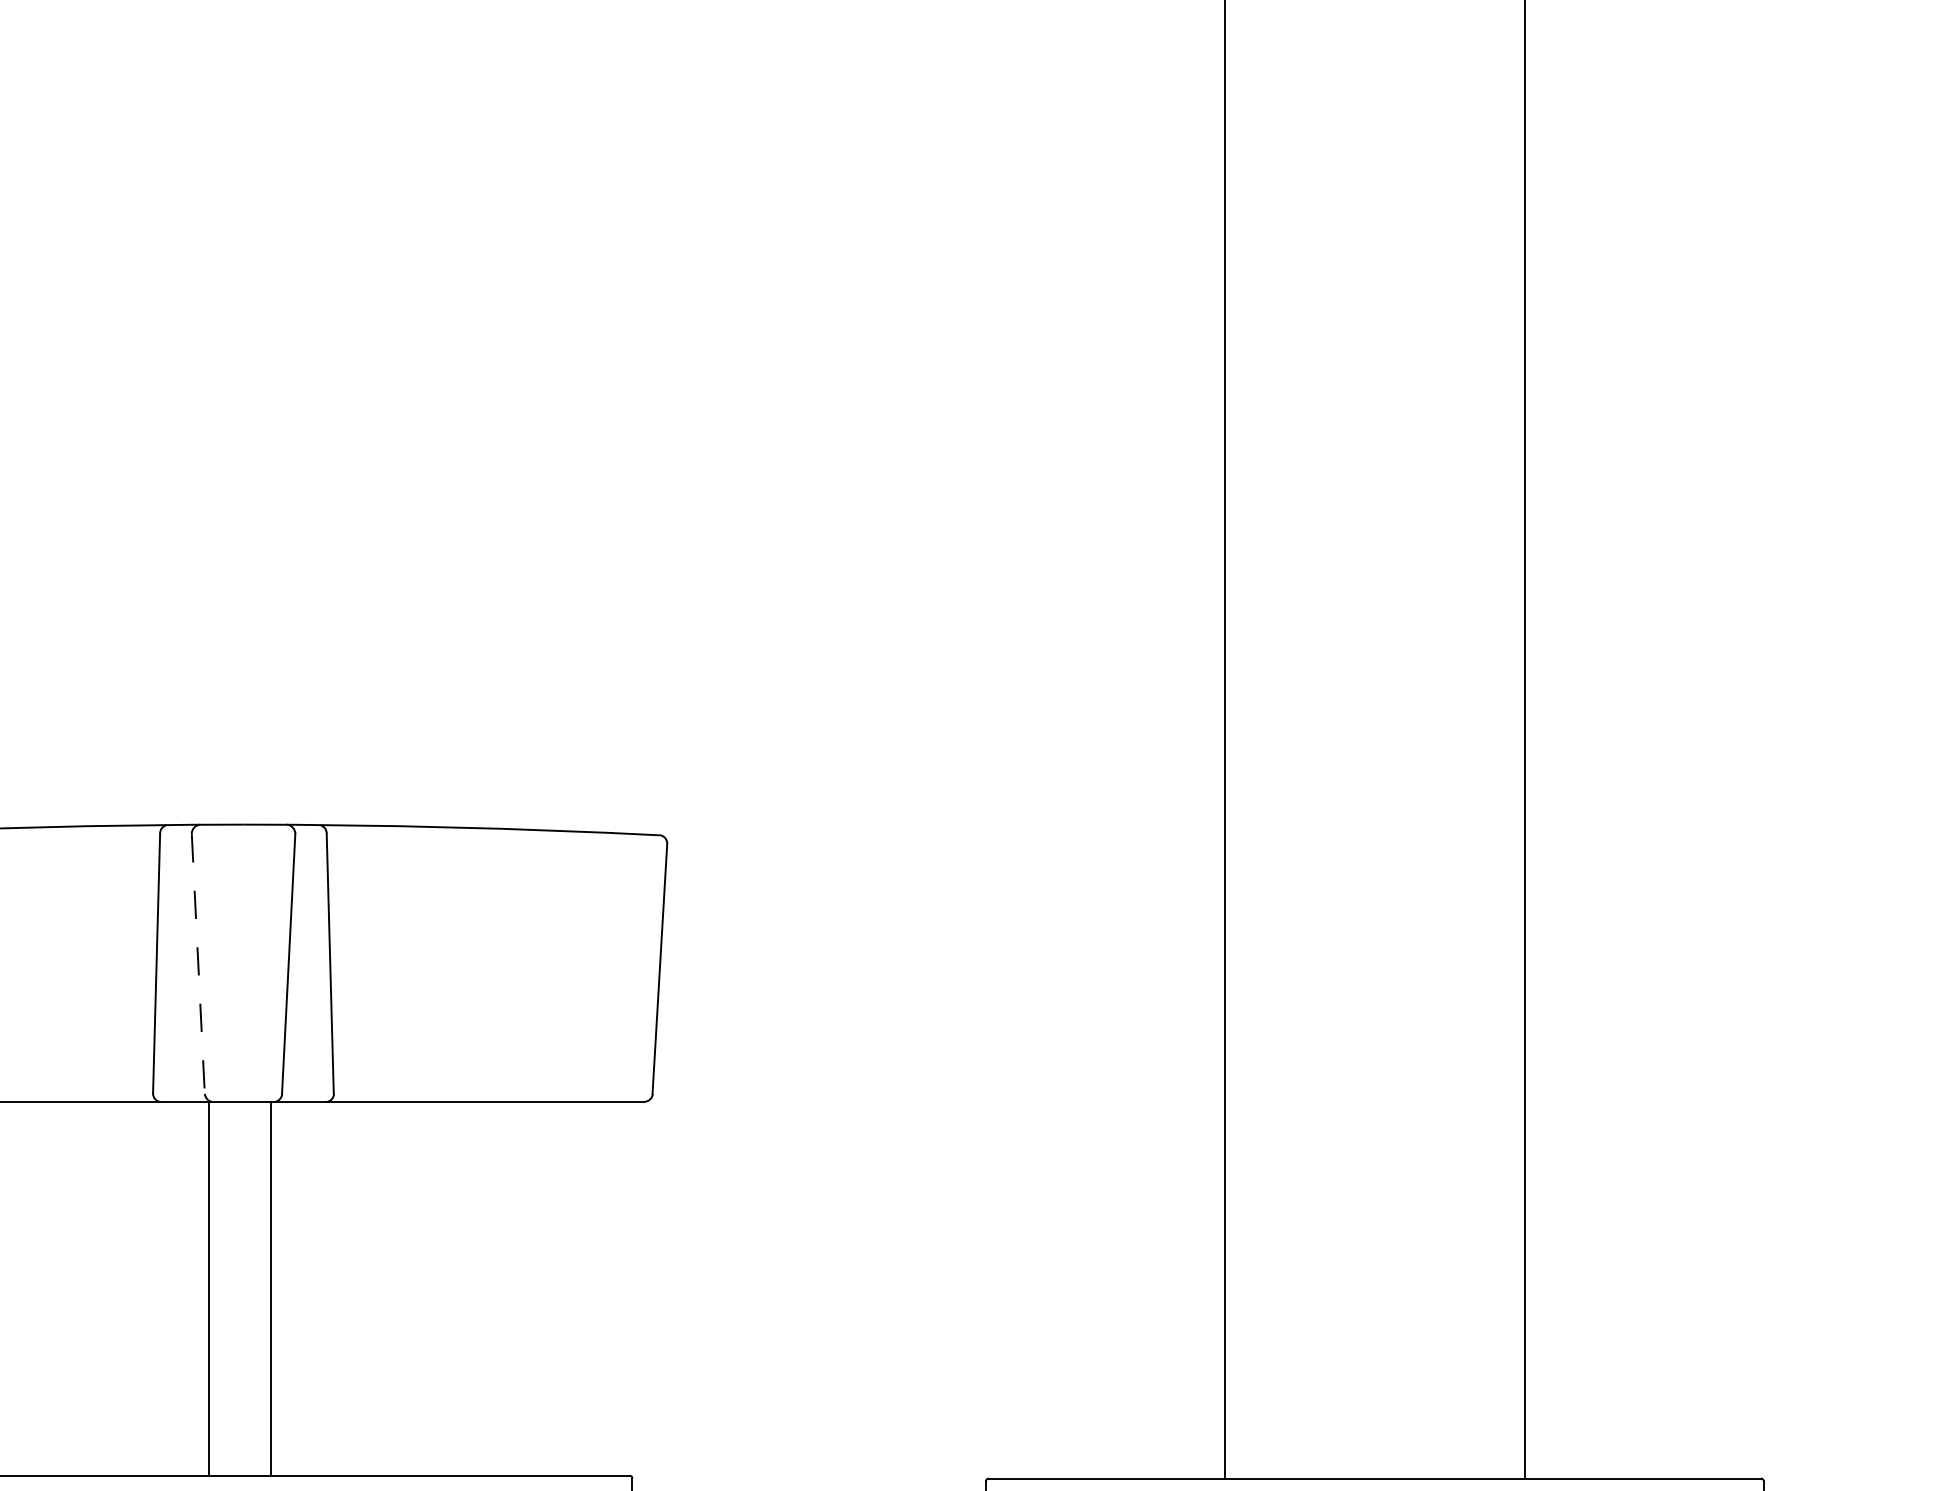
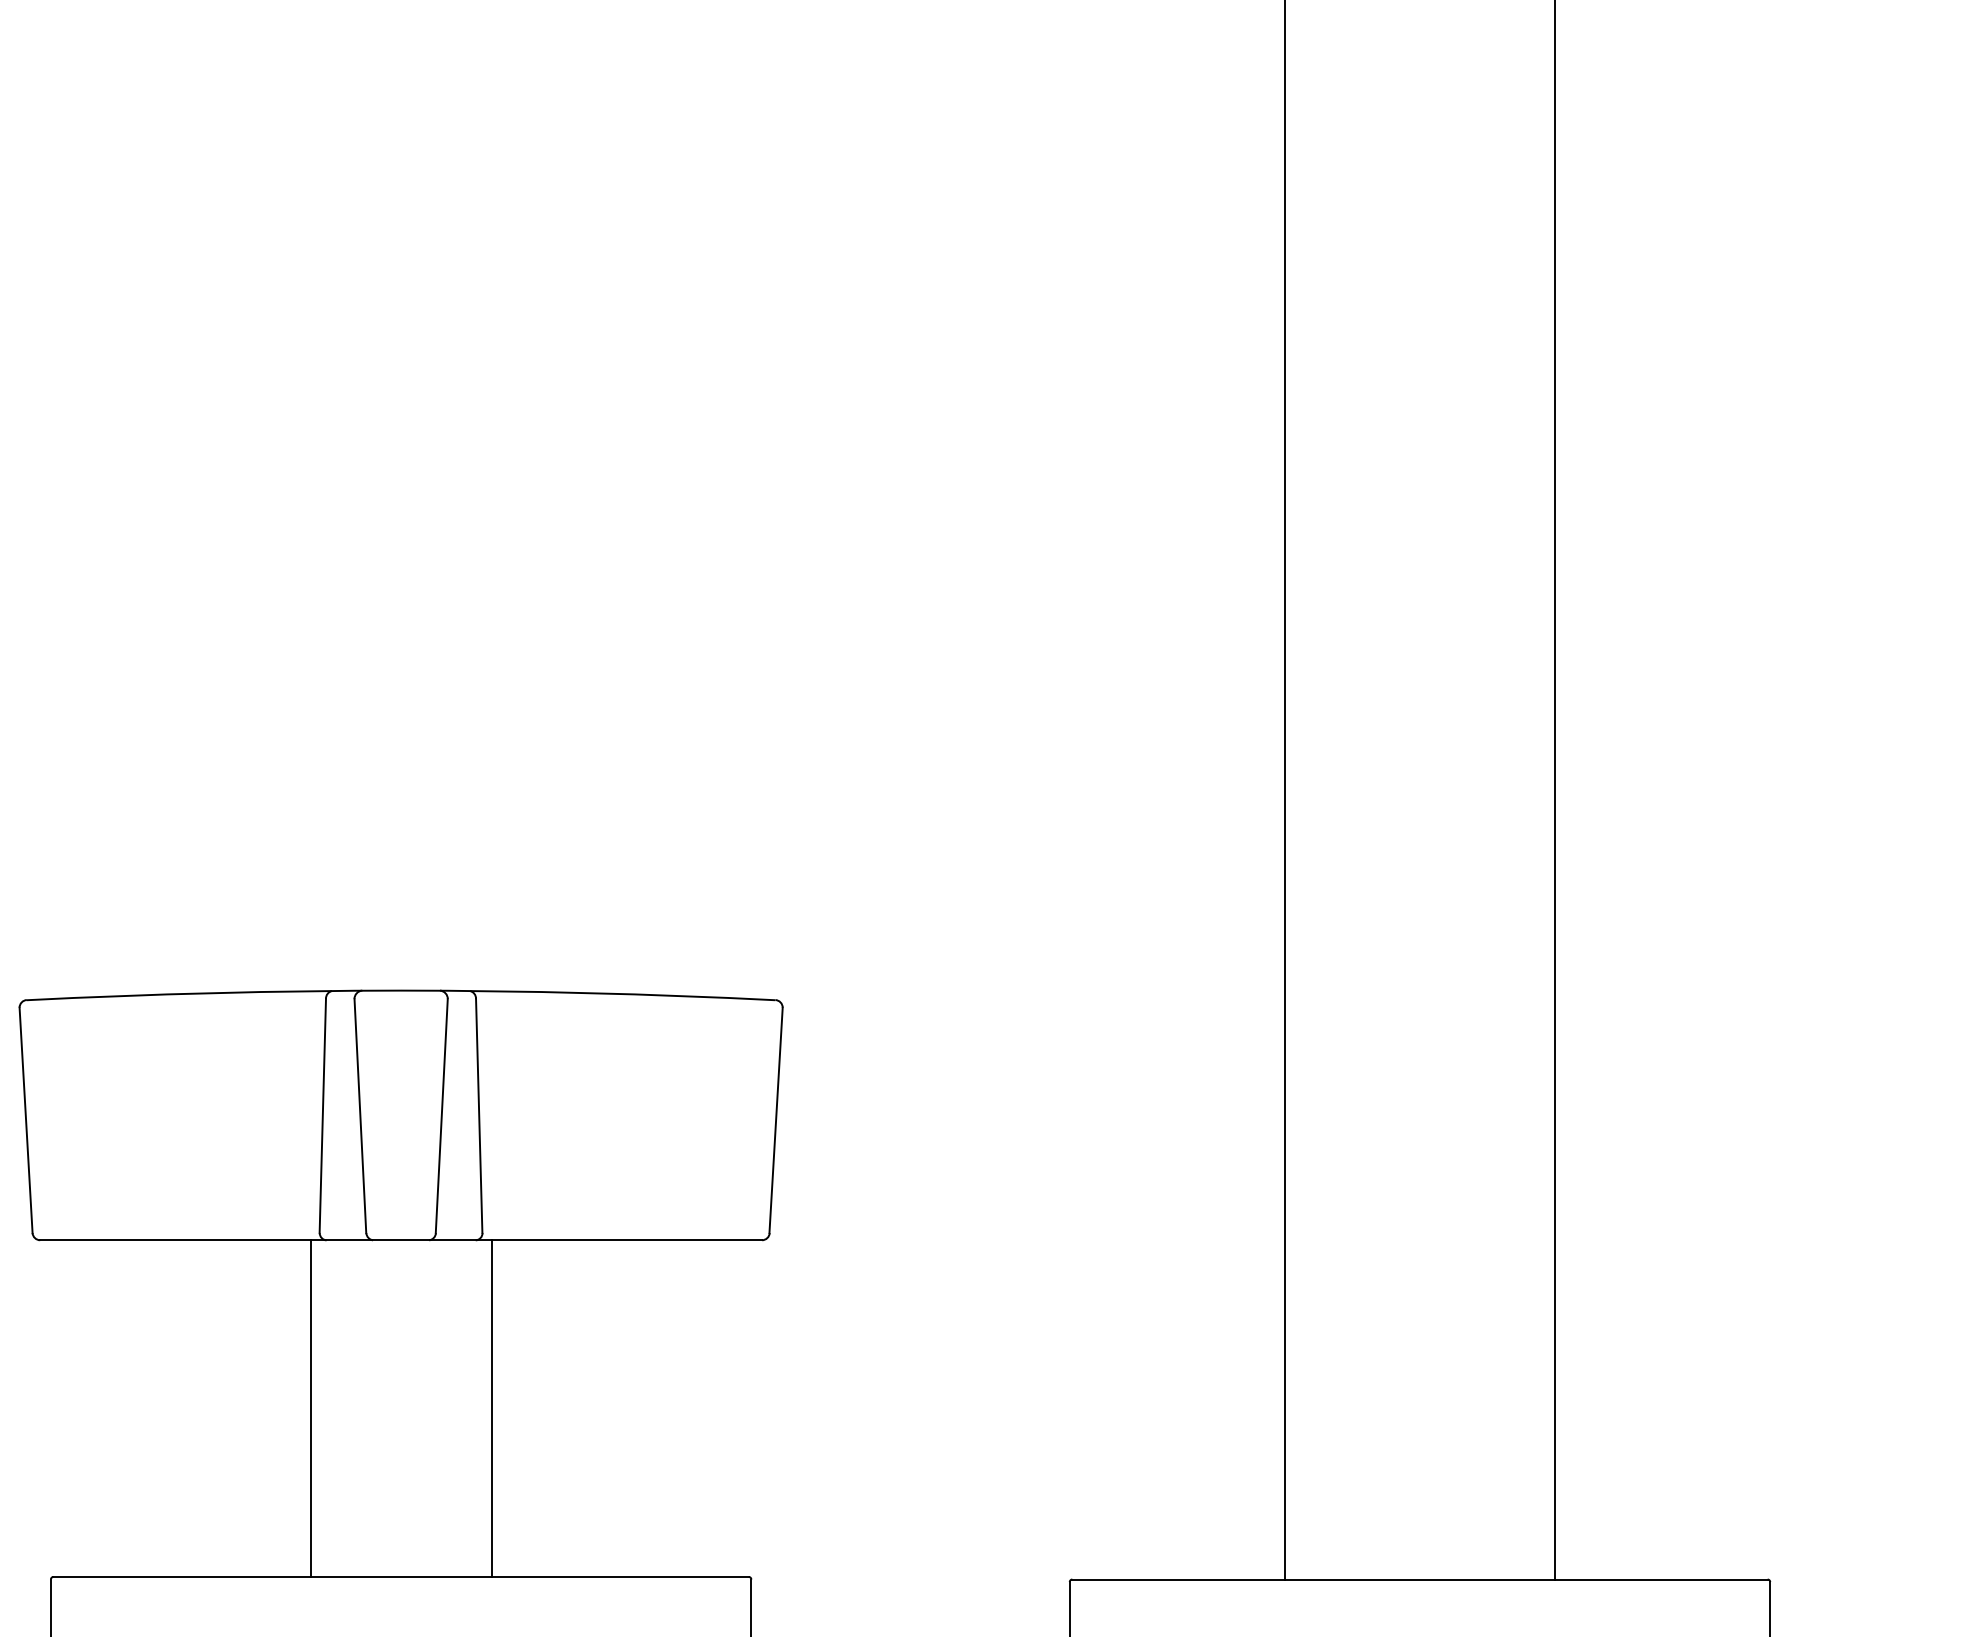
line: (198, 964) -> (360, 1116), dashed -> solid
line: (208, 1288) -> (310, 1408), moved
line: (270, 1288) -> (491, 1408), moved

